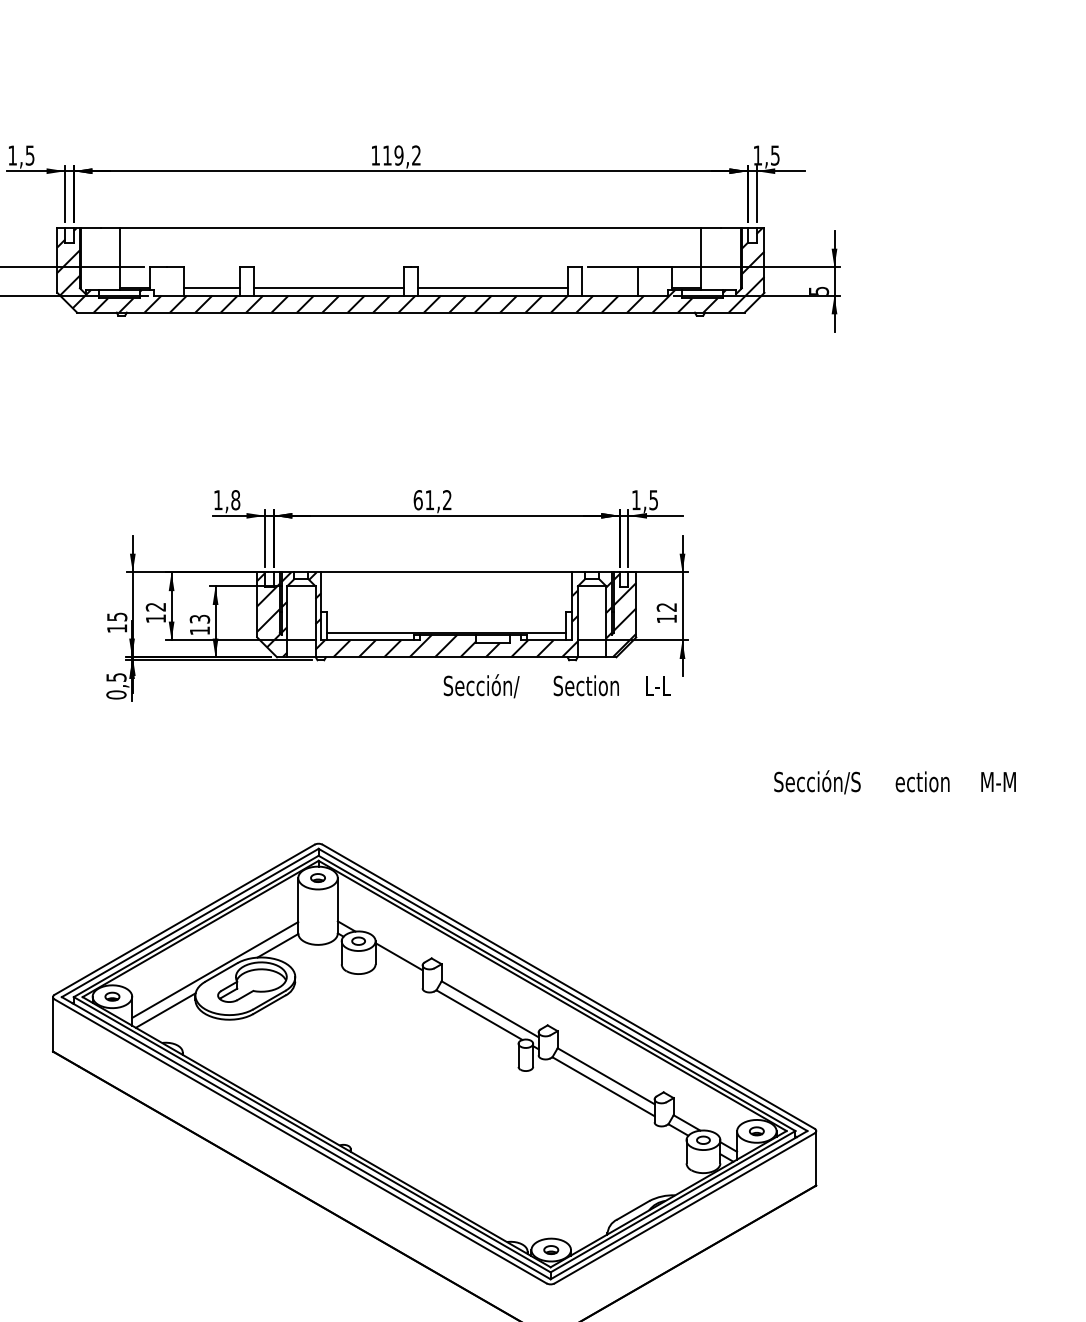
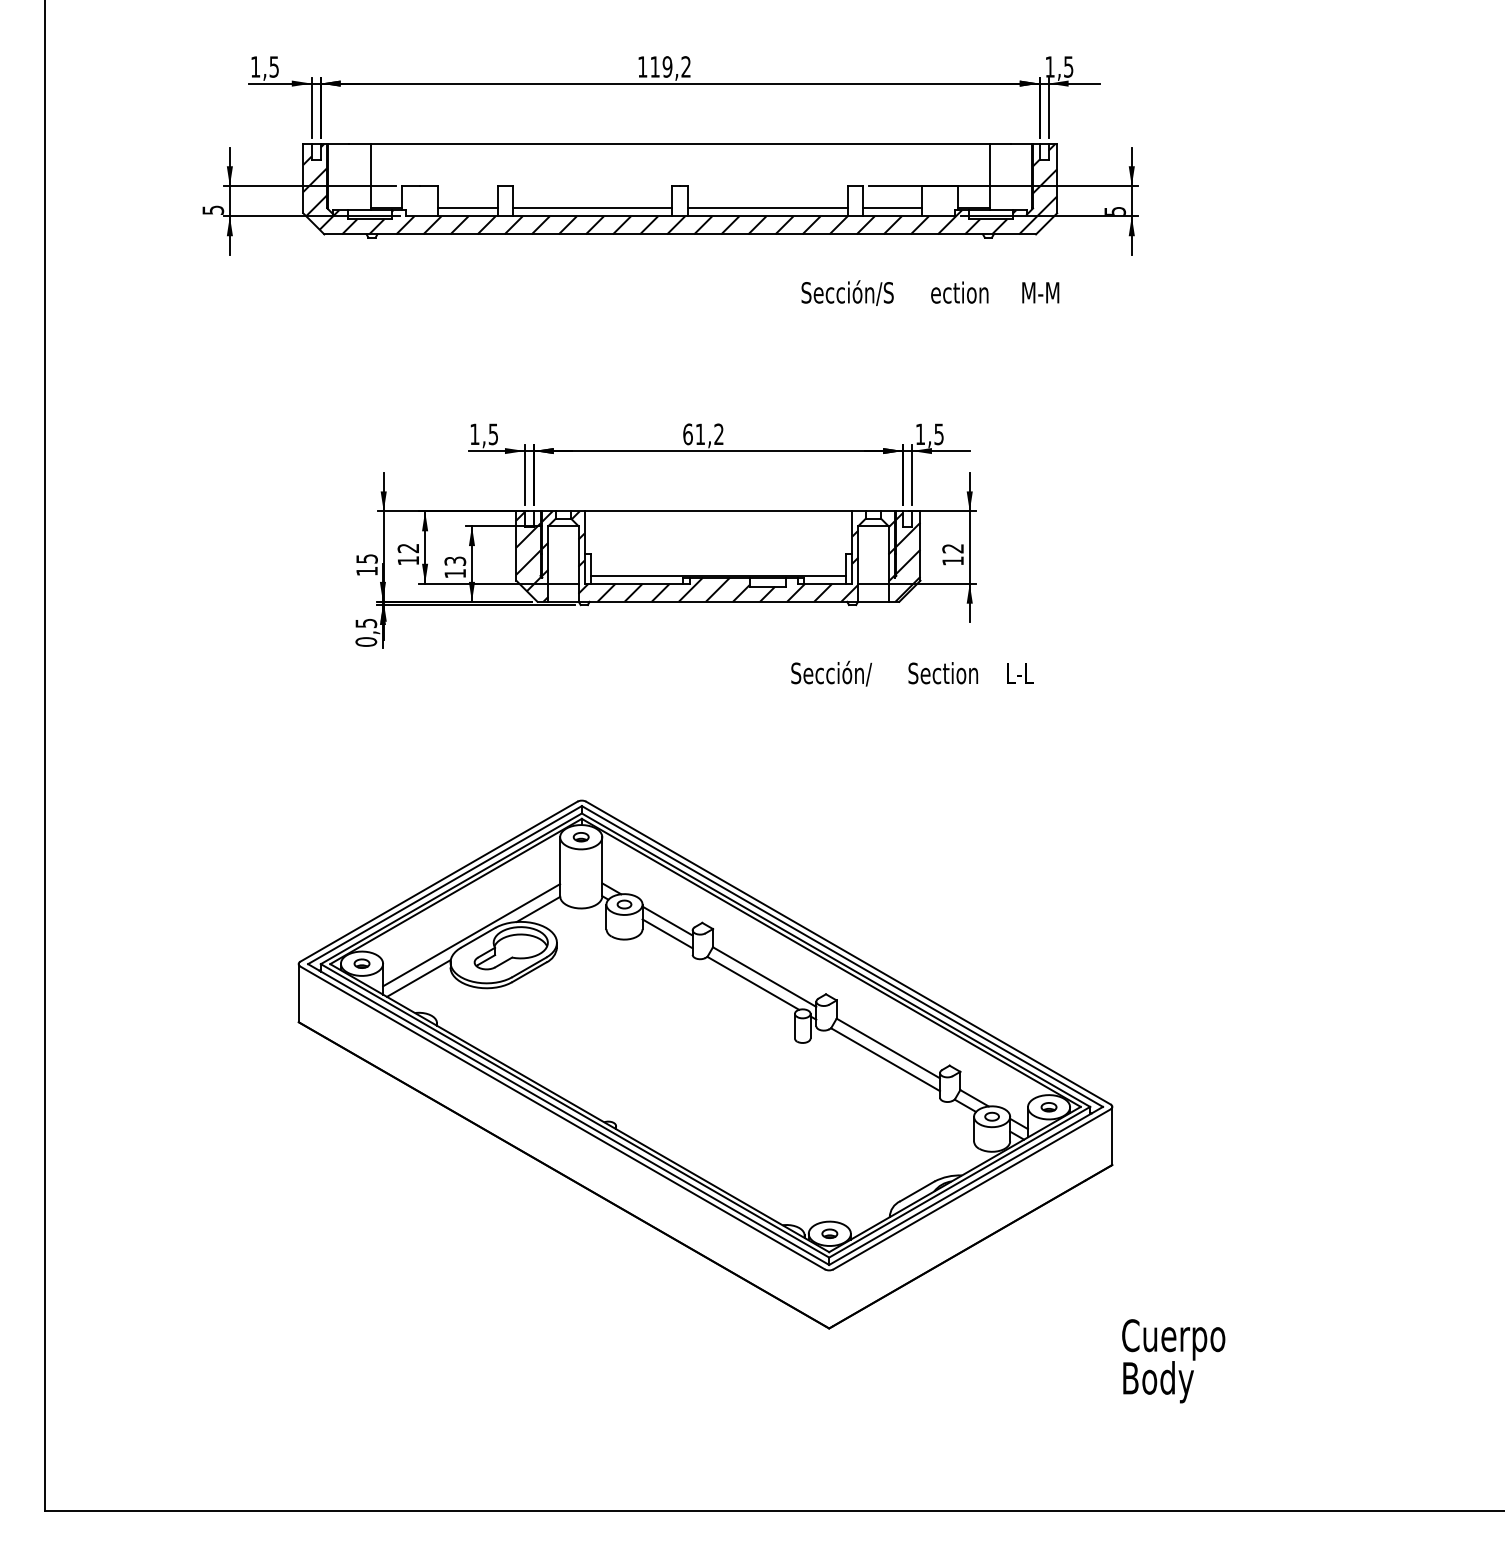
line: (610, 288) -> (892, 208), added
text: (235, 500) -> (493, 434), 1,8 -> 1,5
text: (557, 686) -> (912, 673), moved
text: (895, 781) -> (930, 292), moved
line: (398, 968) -> (667, 933), added

